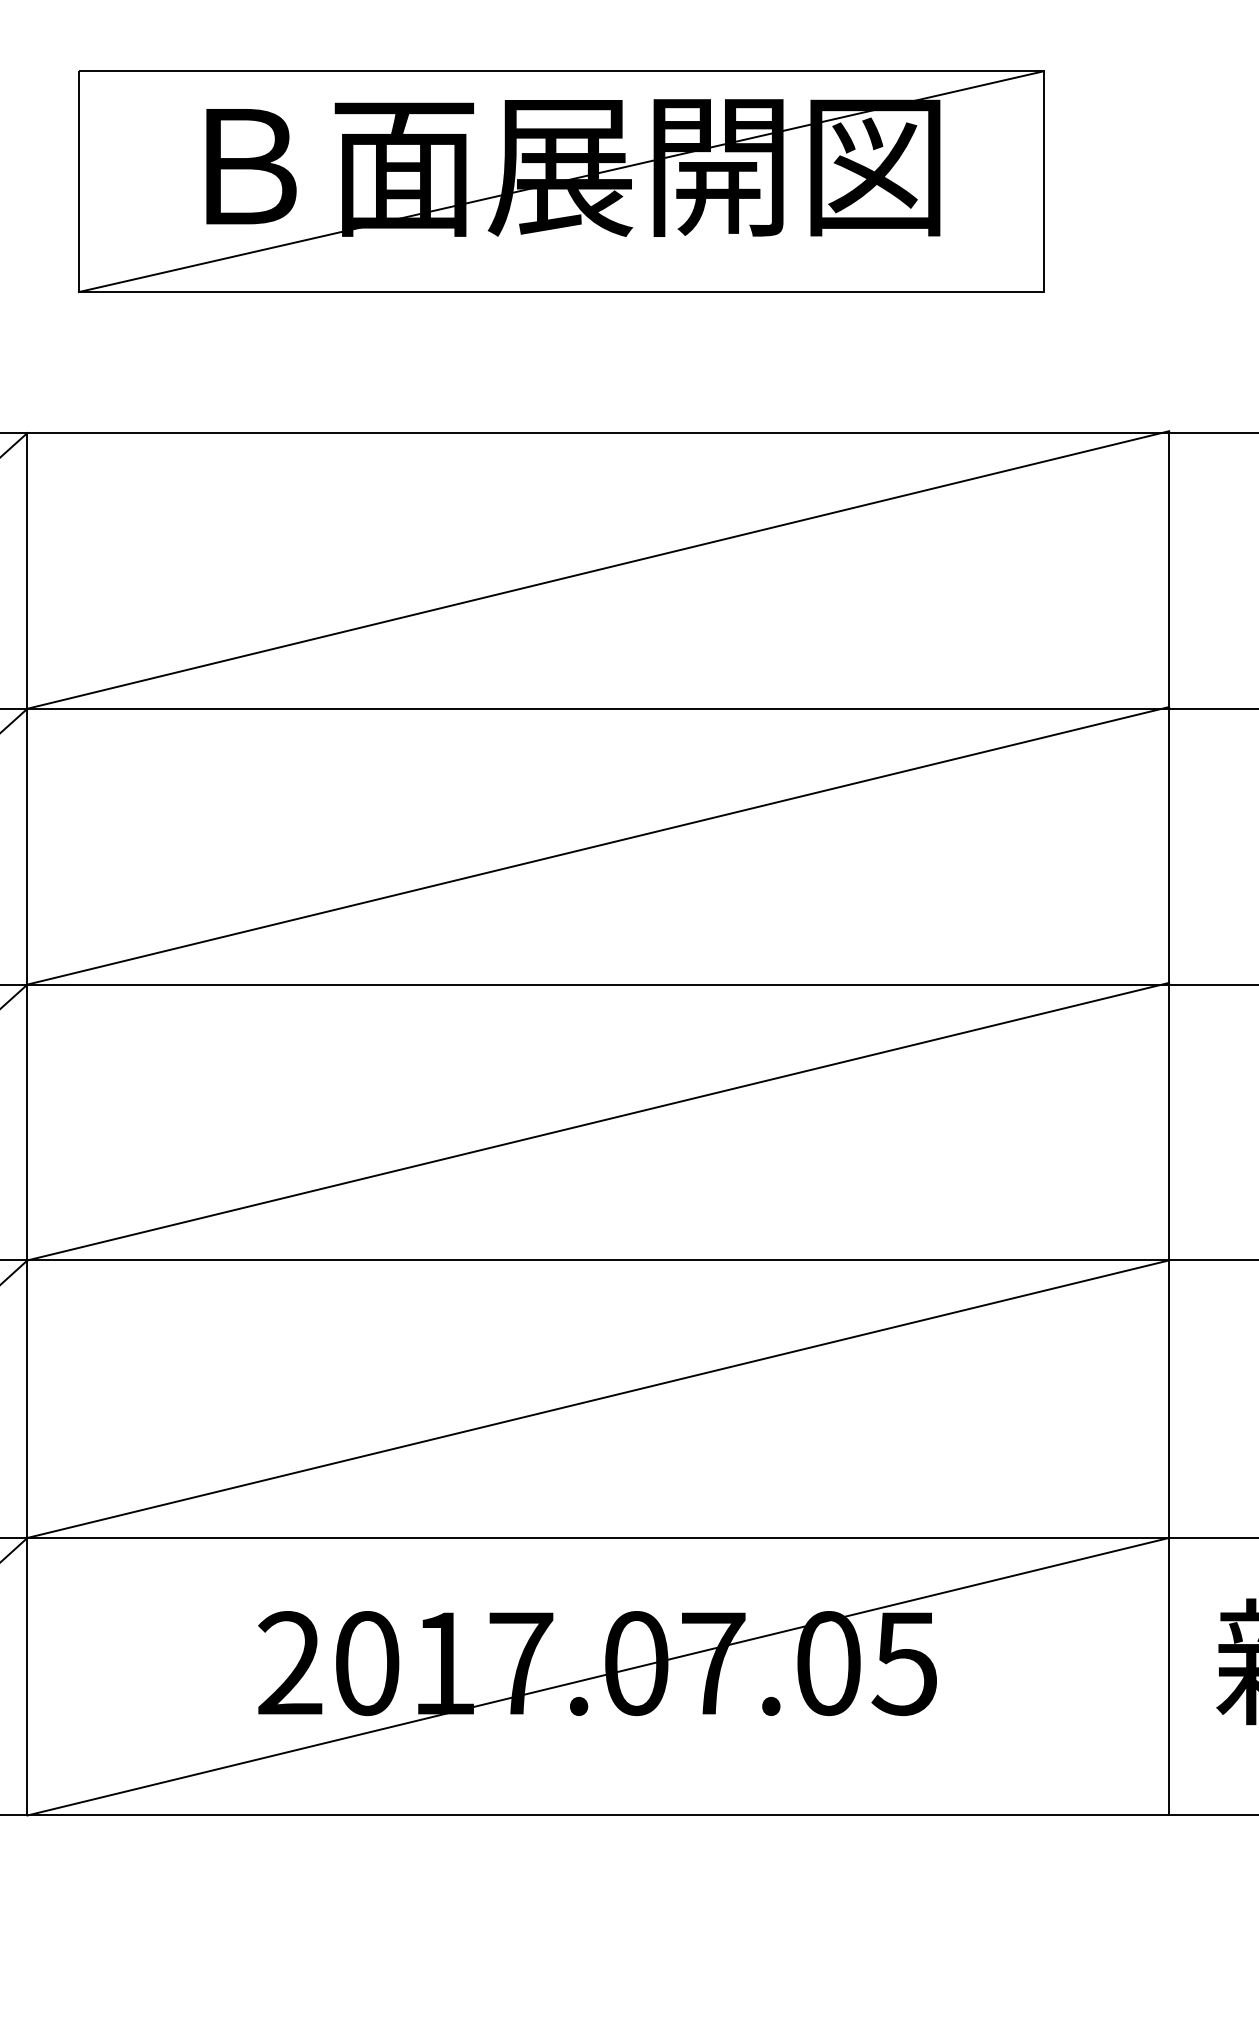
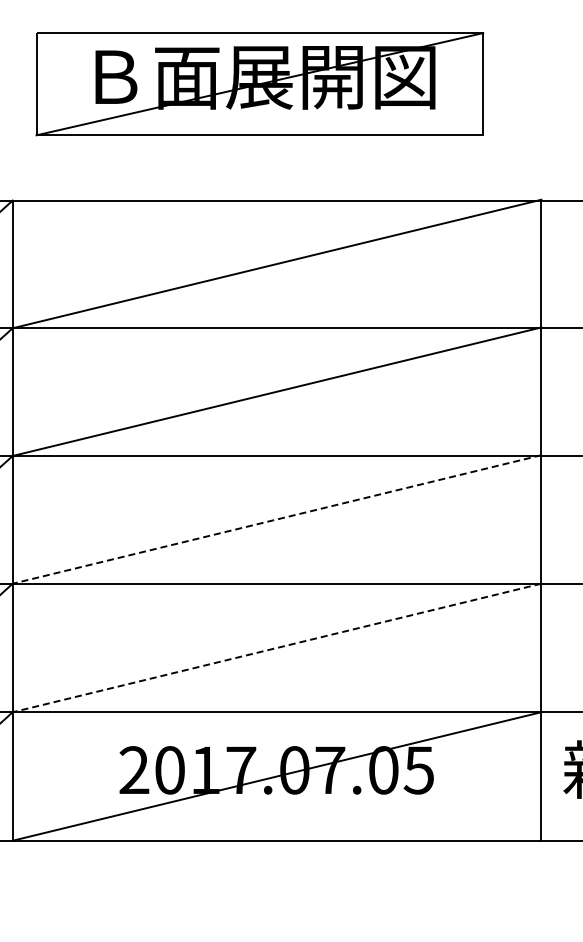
line: (597, 1121) -> (276, 519), solid -> dashed
line: (597, 1400) -> (276, 648), solid -> dashed

